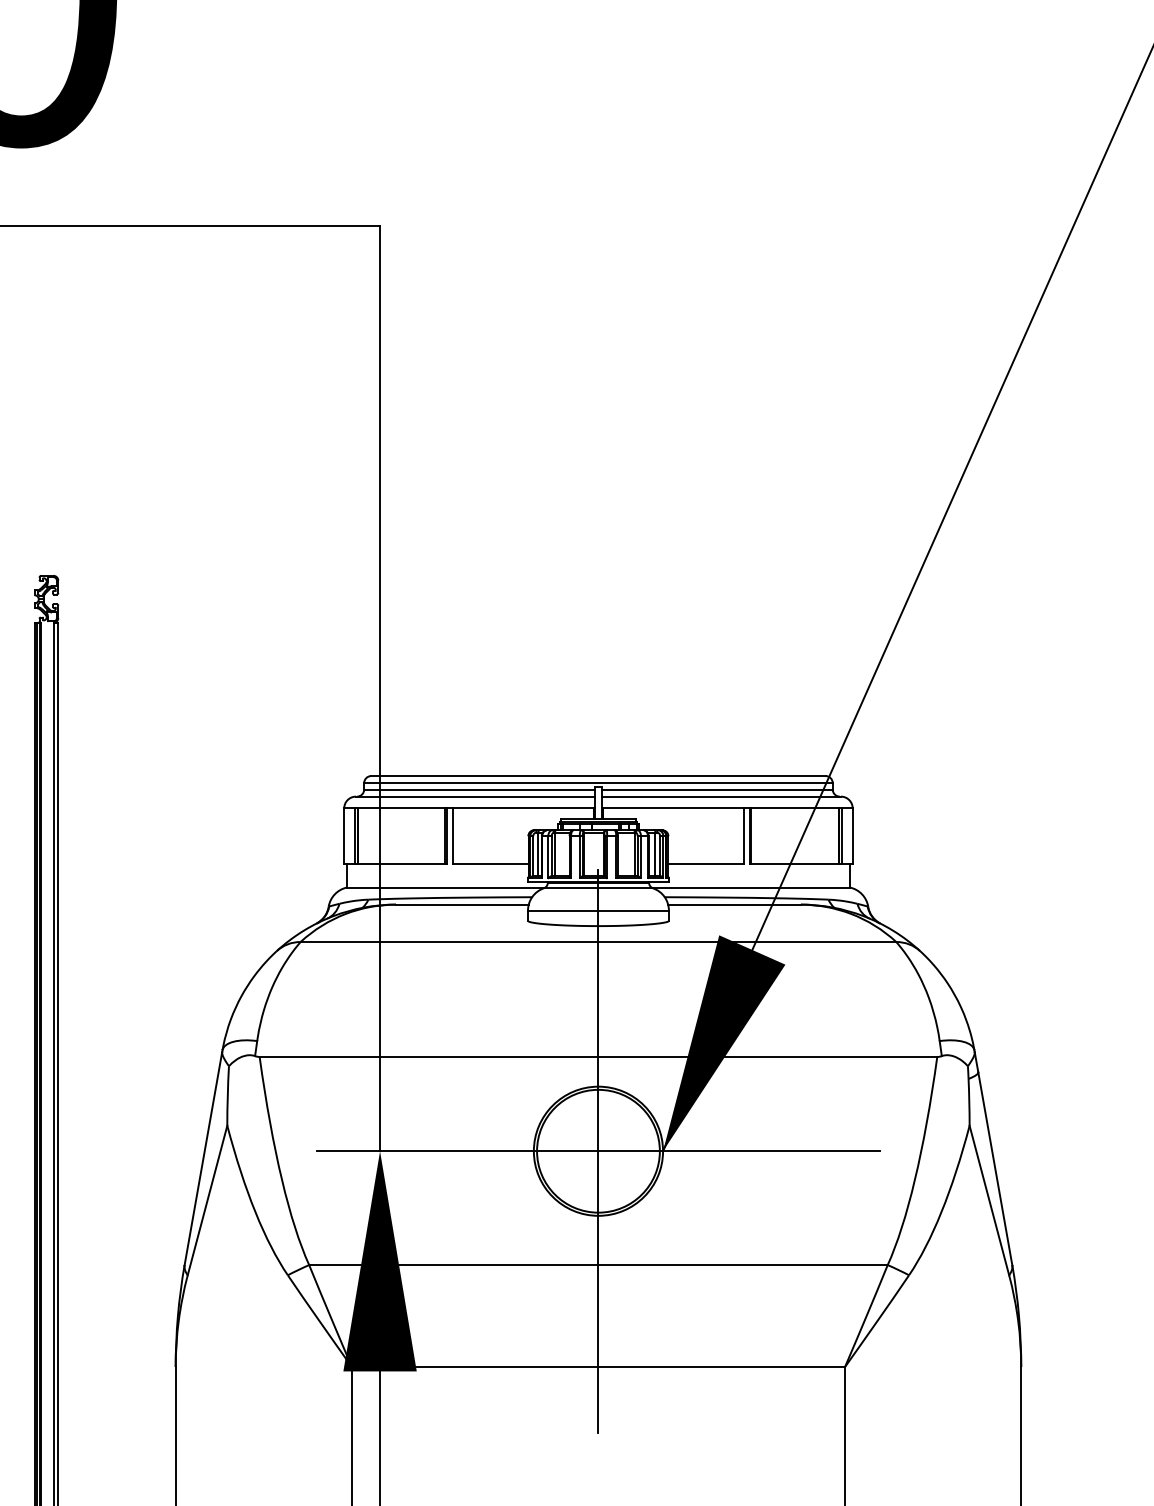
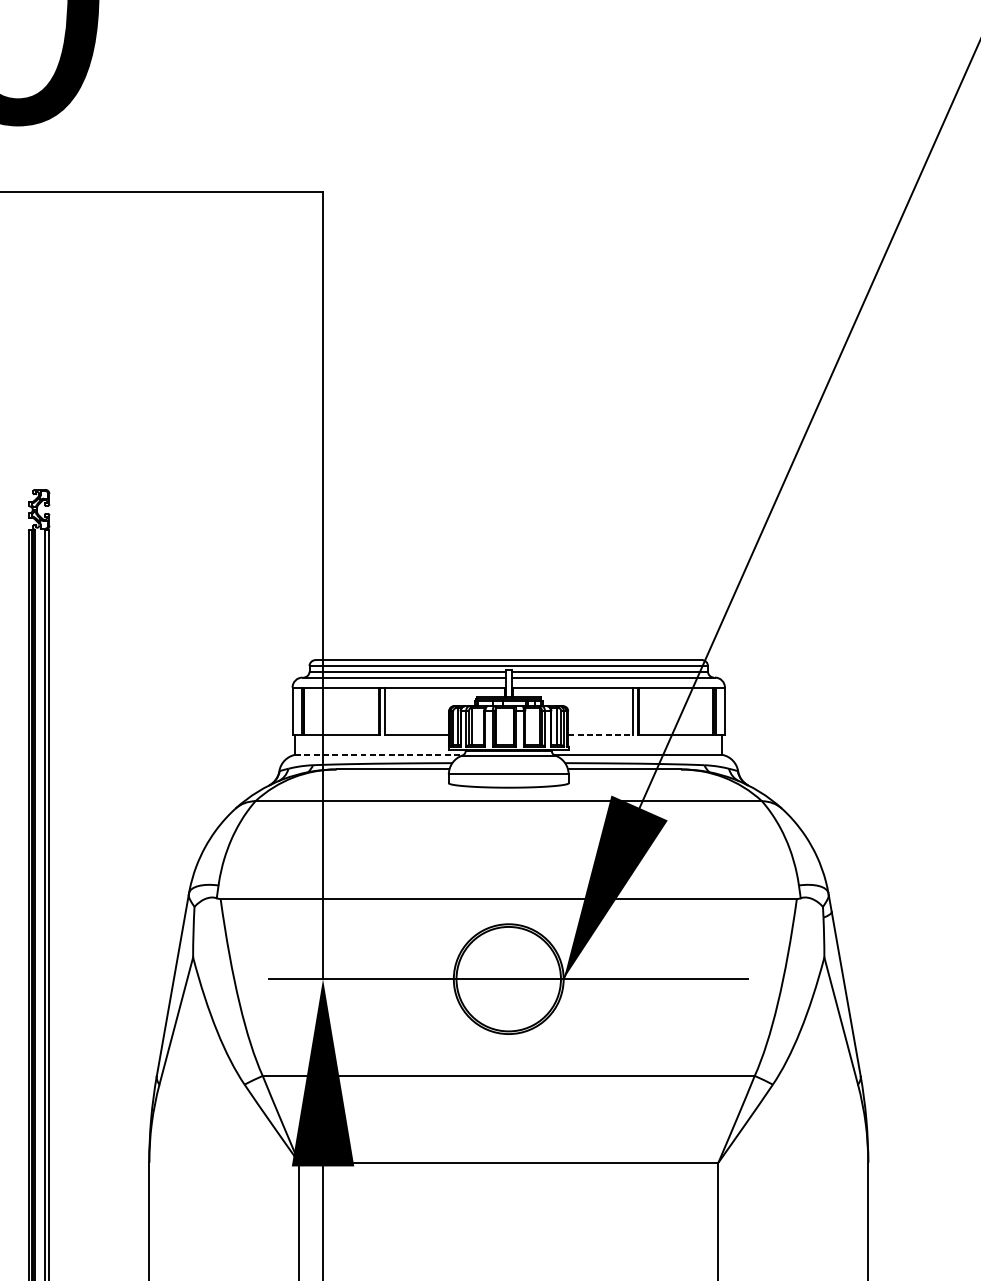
line: (706, 864) -> (600, 735), solid -> dashed
line: (446, 887) -> (379, 754), solid -> dashed
line: (598, 1150) -> (508, 978), removed

